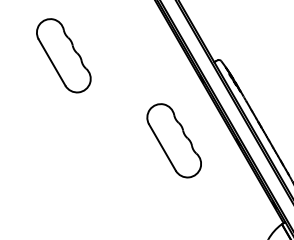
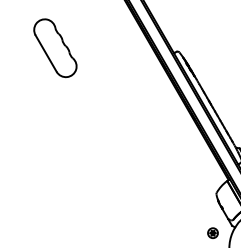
part: (174, 141) -> (142, 115), removed

